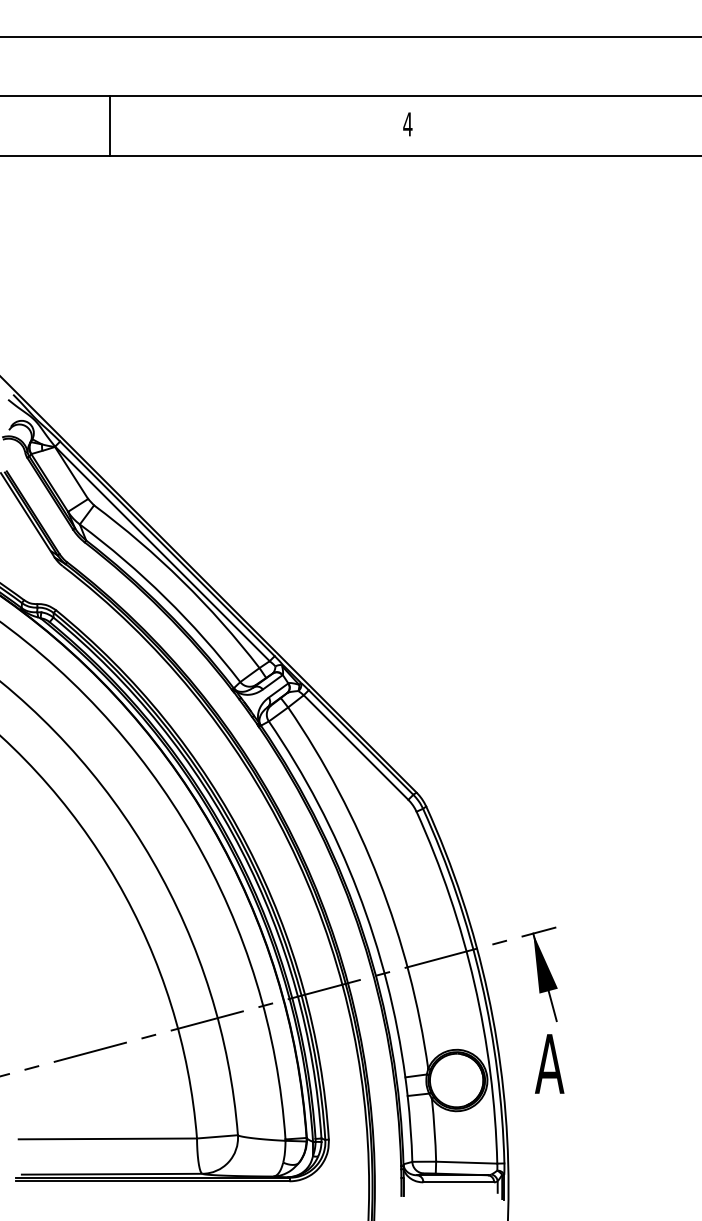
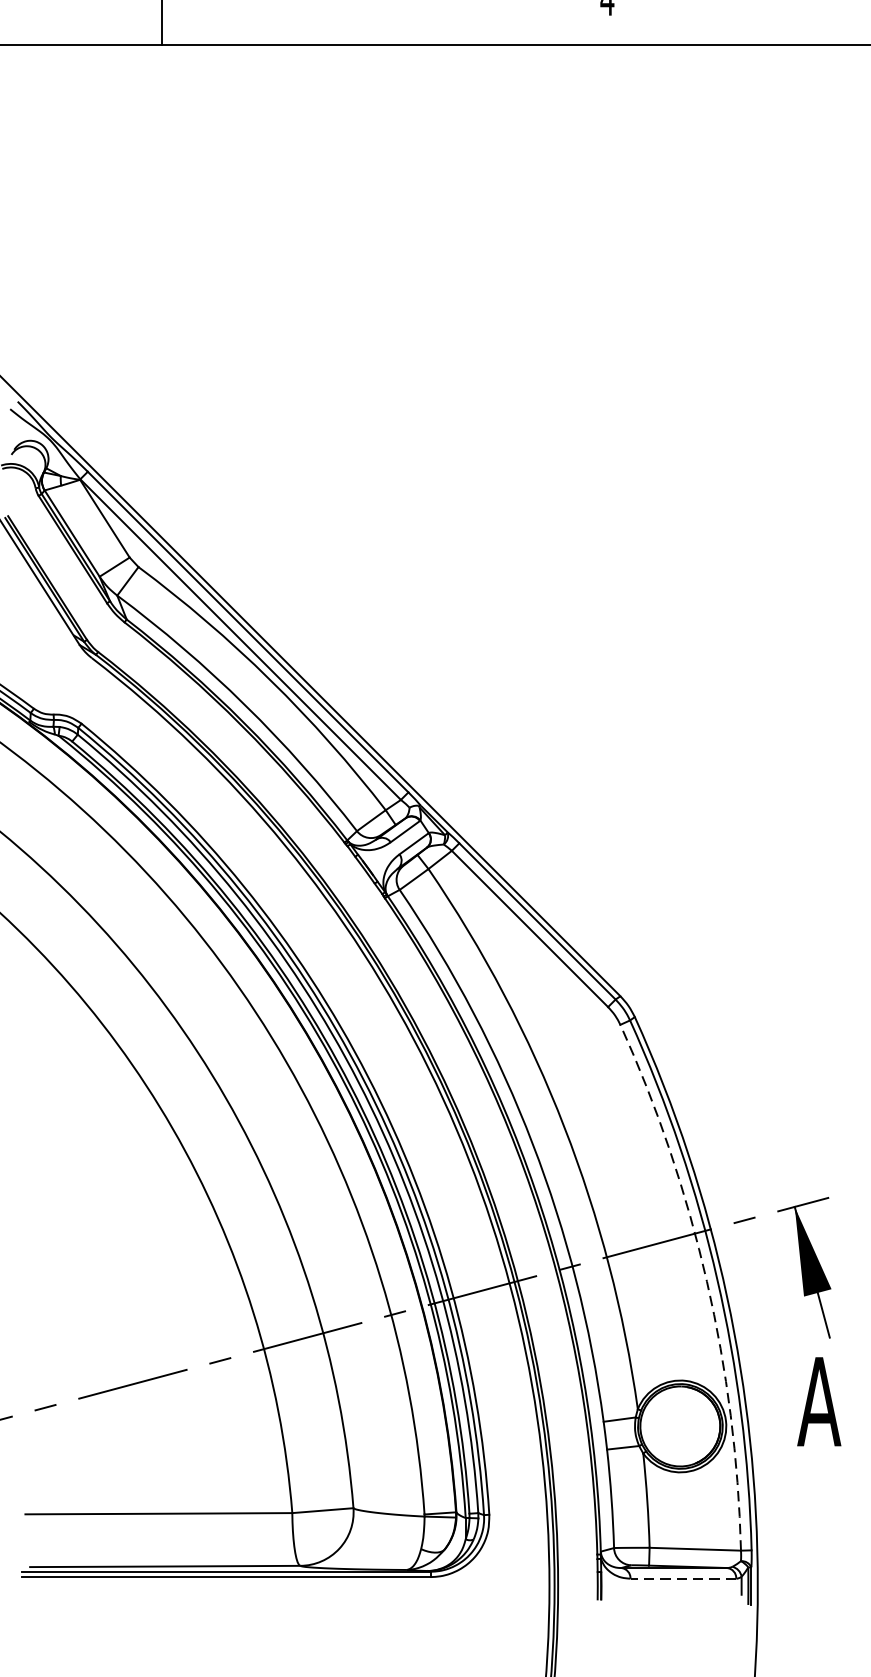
arc: (474, 983) -> (706, 1281), solid -> dashed
line: (458, 1182) -> (683, 1578), solid -> dashed

